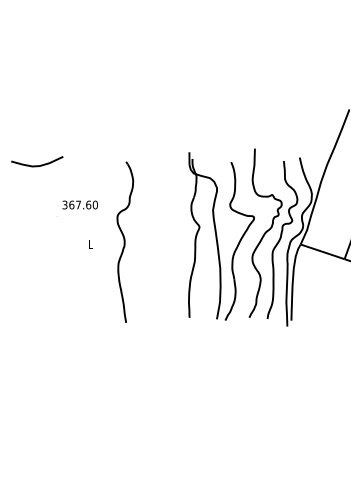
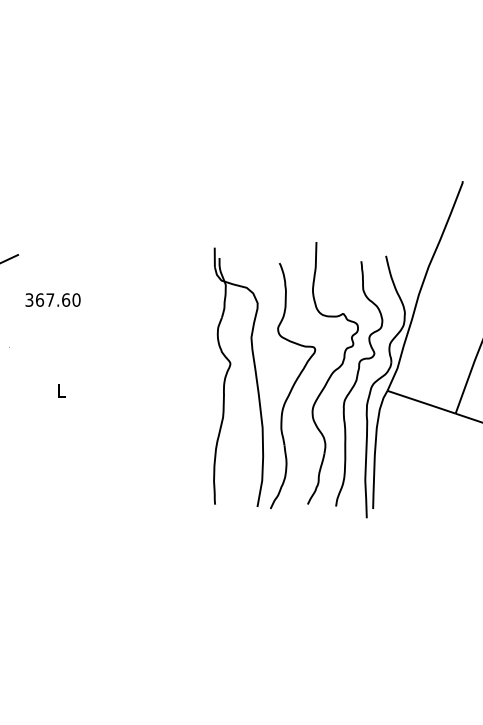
text: (79, 204) -> (51, 299), moved
part: (125, 241) -> (115, 386), removed

